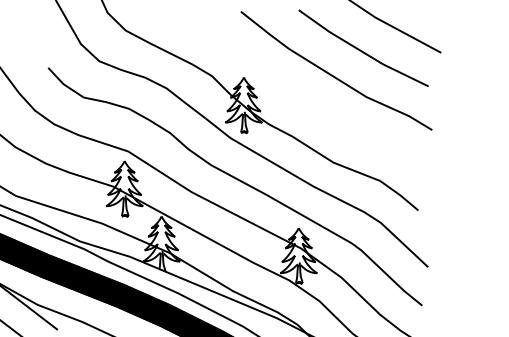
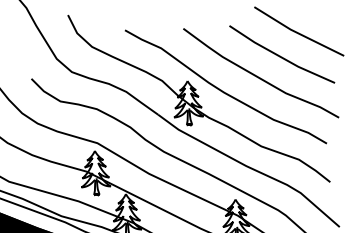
curve: (288, 91) -> (223, 90), added

